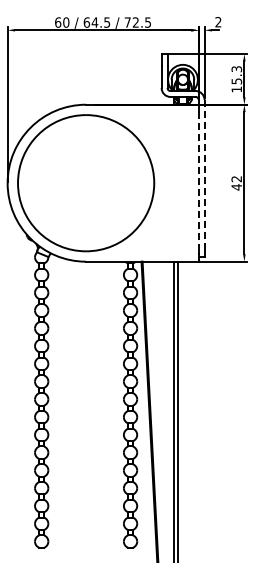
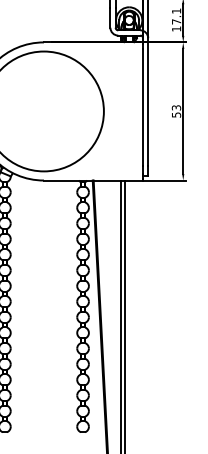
text: (236, 75) -> (176, 16), 15.3 -> 17.1
line: (204, 172) -> (148, 102), dashed -> solid
line: (198, 179) -> (142, 108), dashed -> solid
text: (236, 183) -> (176, 111), 42 -> 53

